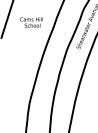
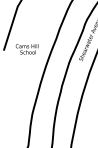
text: (30, 22) -> (26, 49), moved

